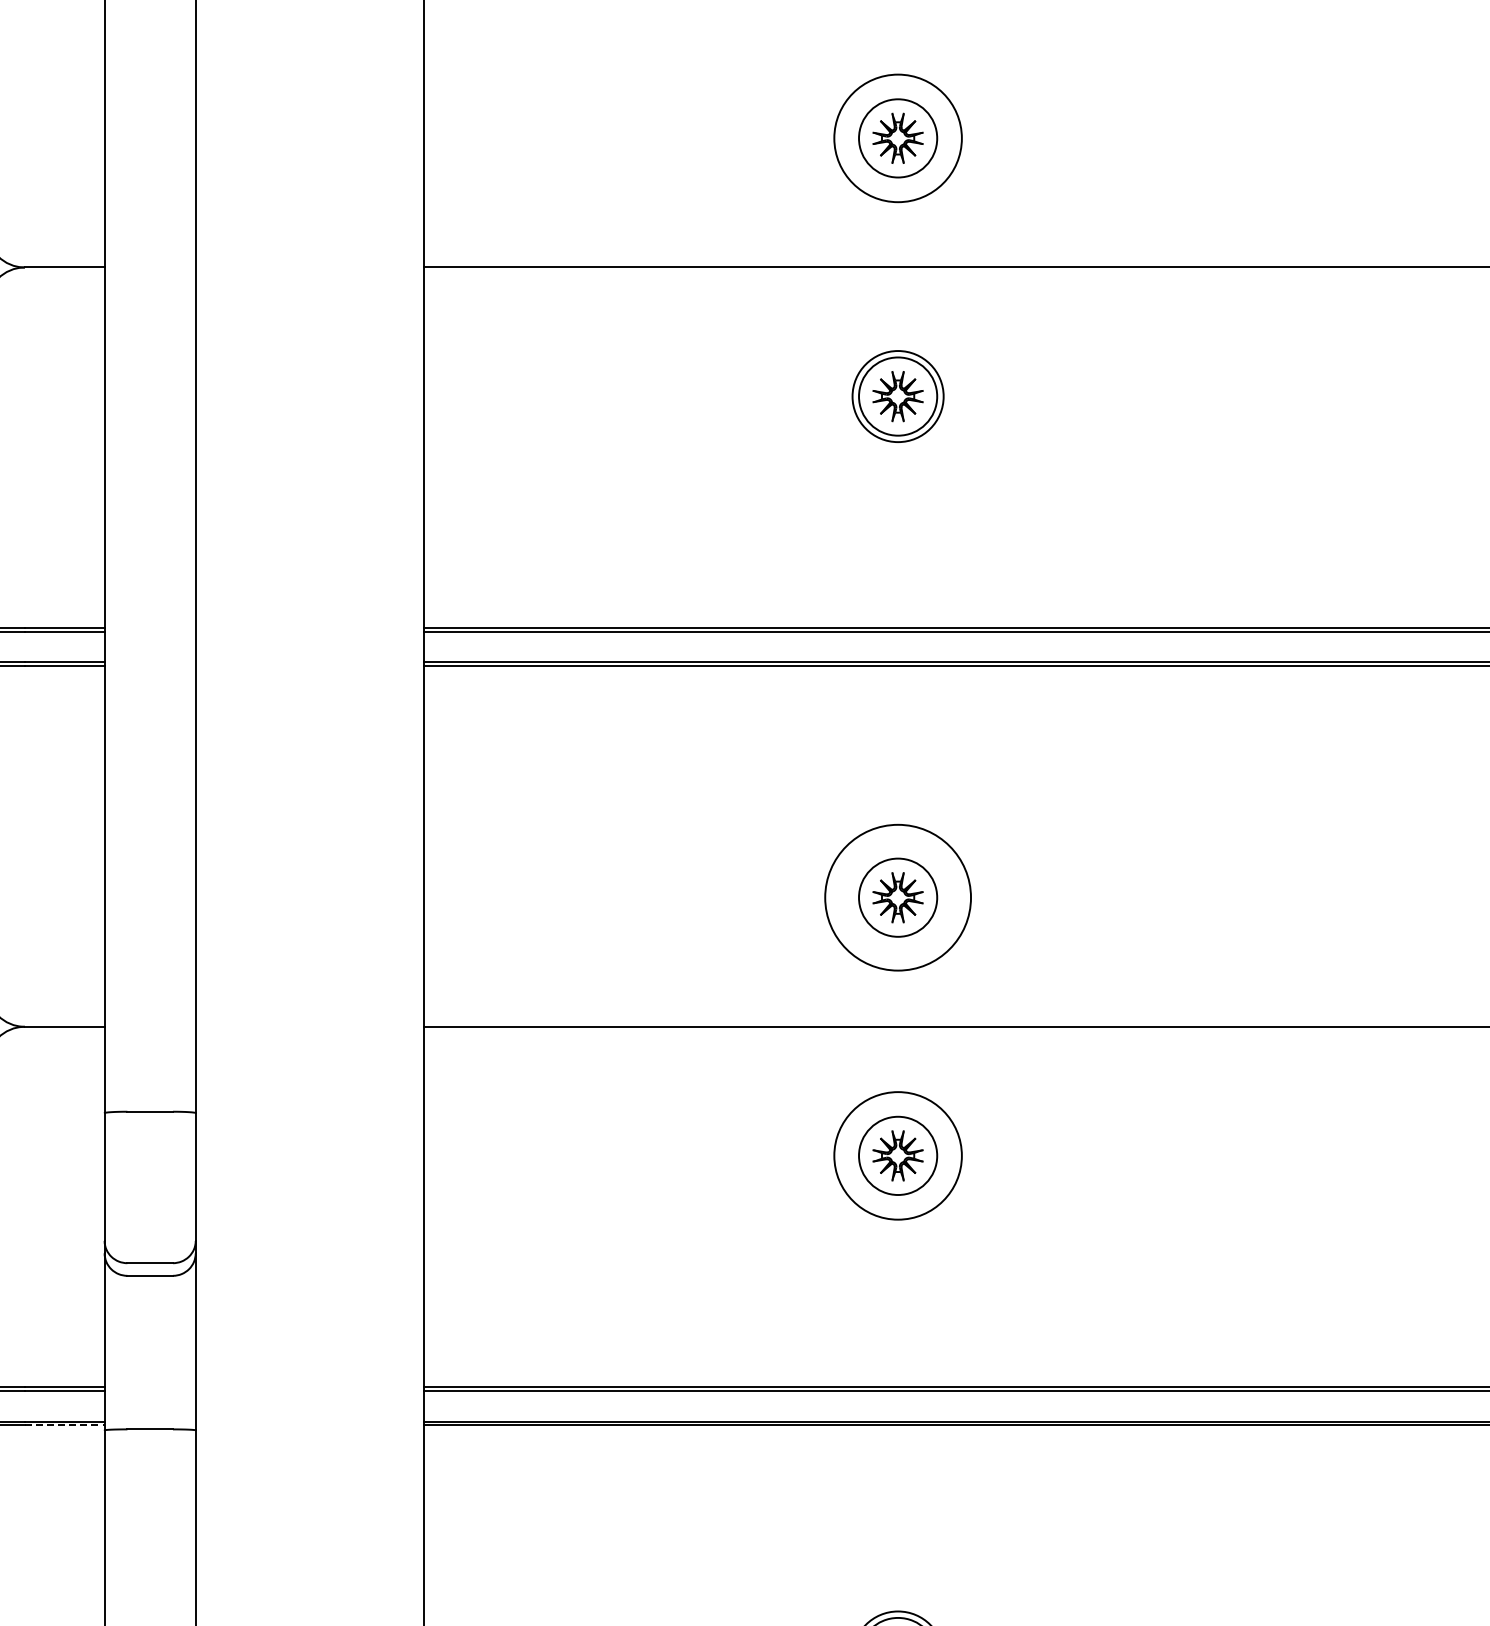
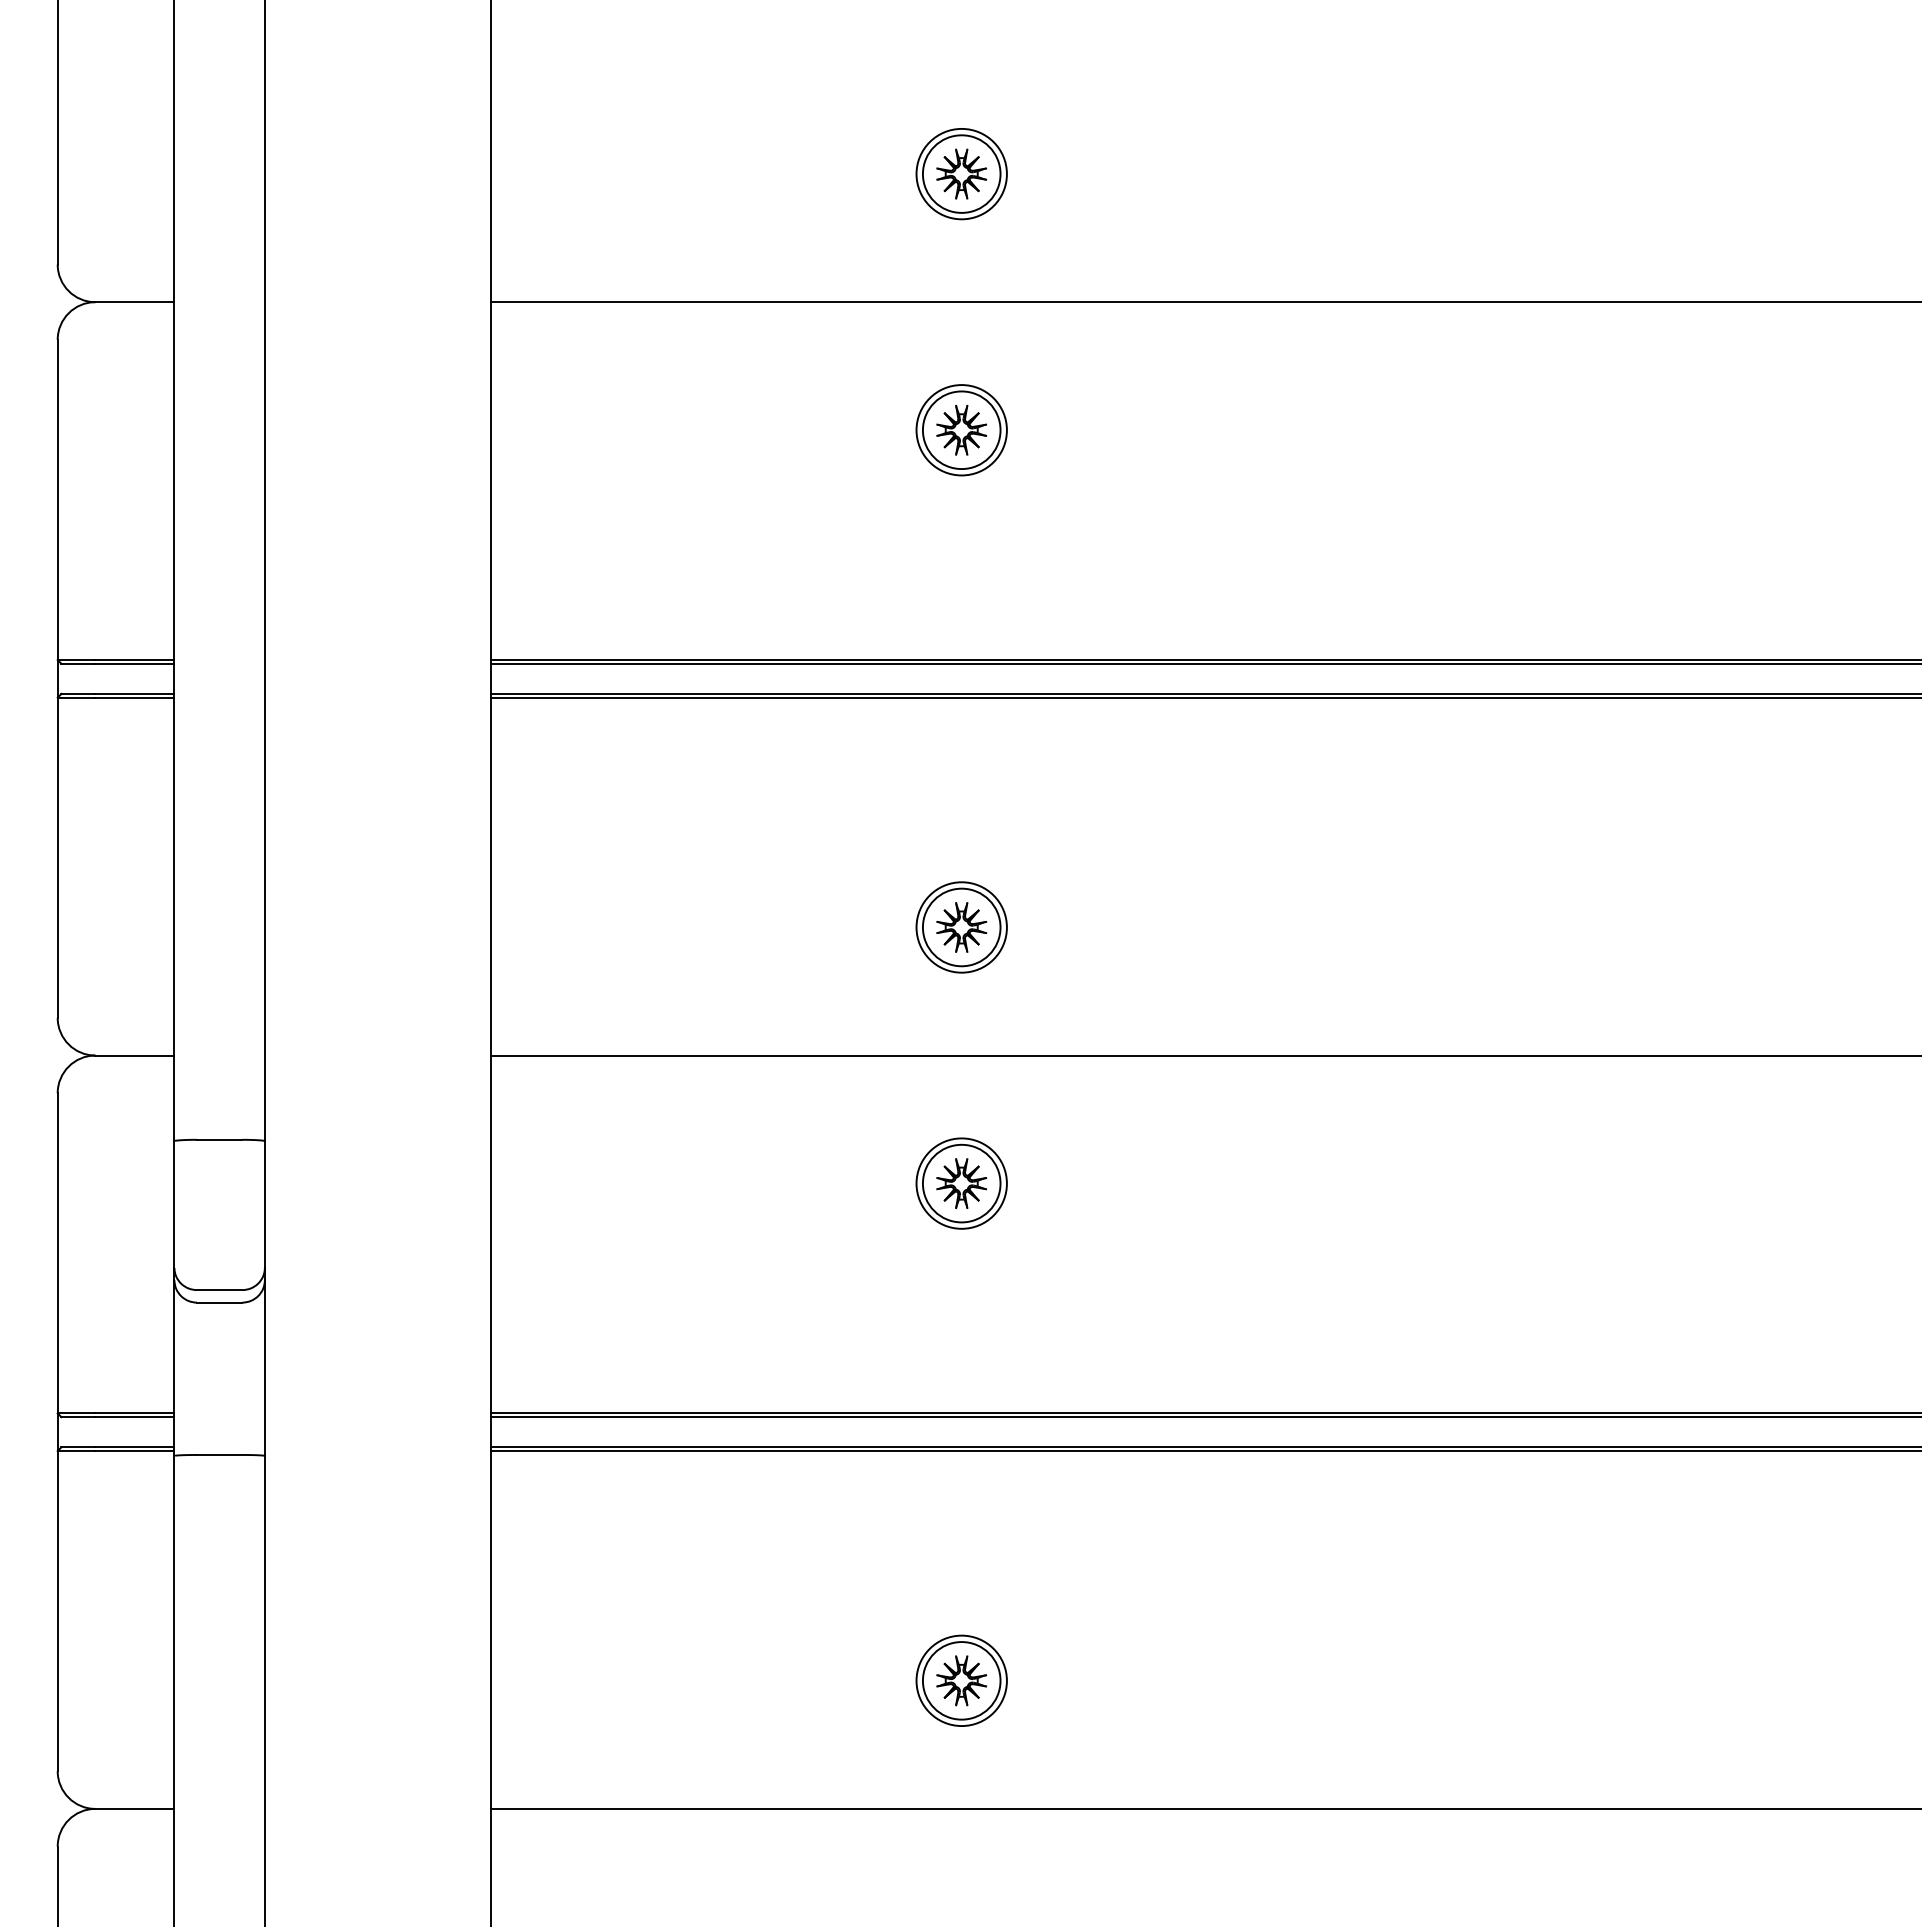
circle: (897, 137) -> (961, 173), size x0.71
circle: (897, 897) -> (961, 927), size x0.62
circle: (897, 1155) -> (961, 1183), size x0.71
line: (64, 1425) -> (134, 1451), dashed -> solid

